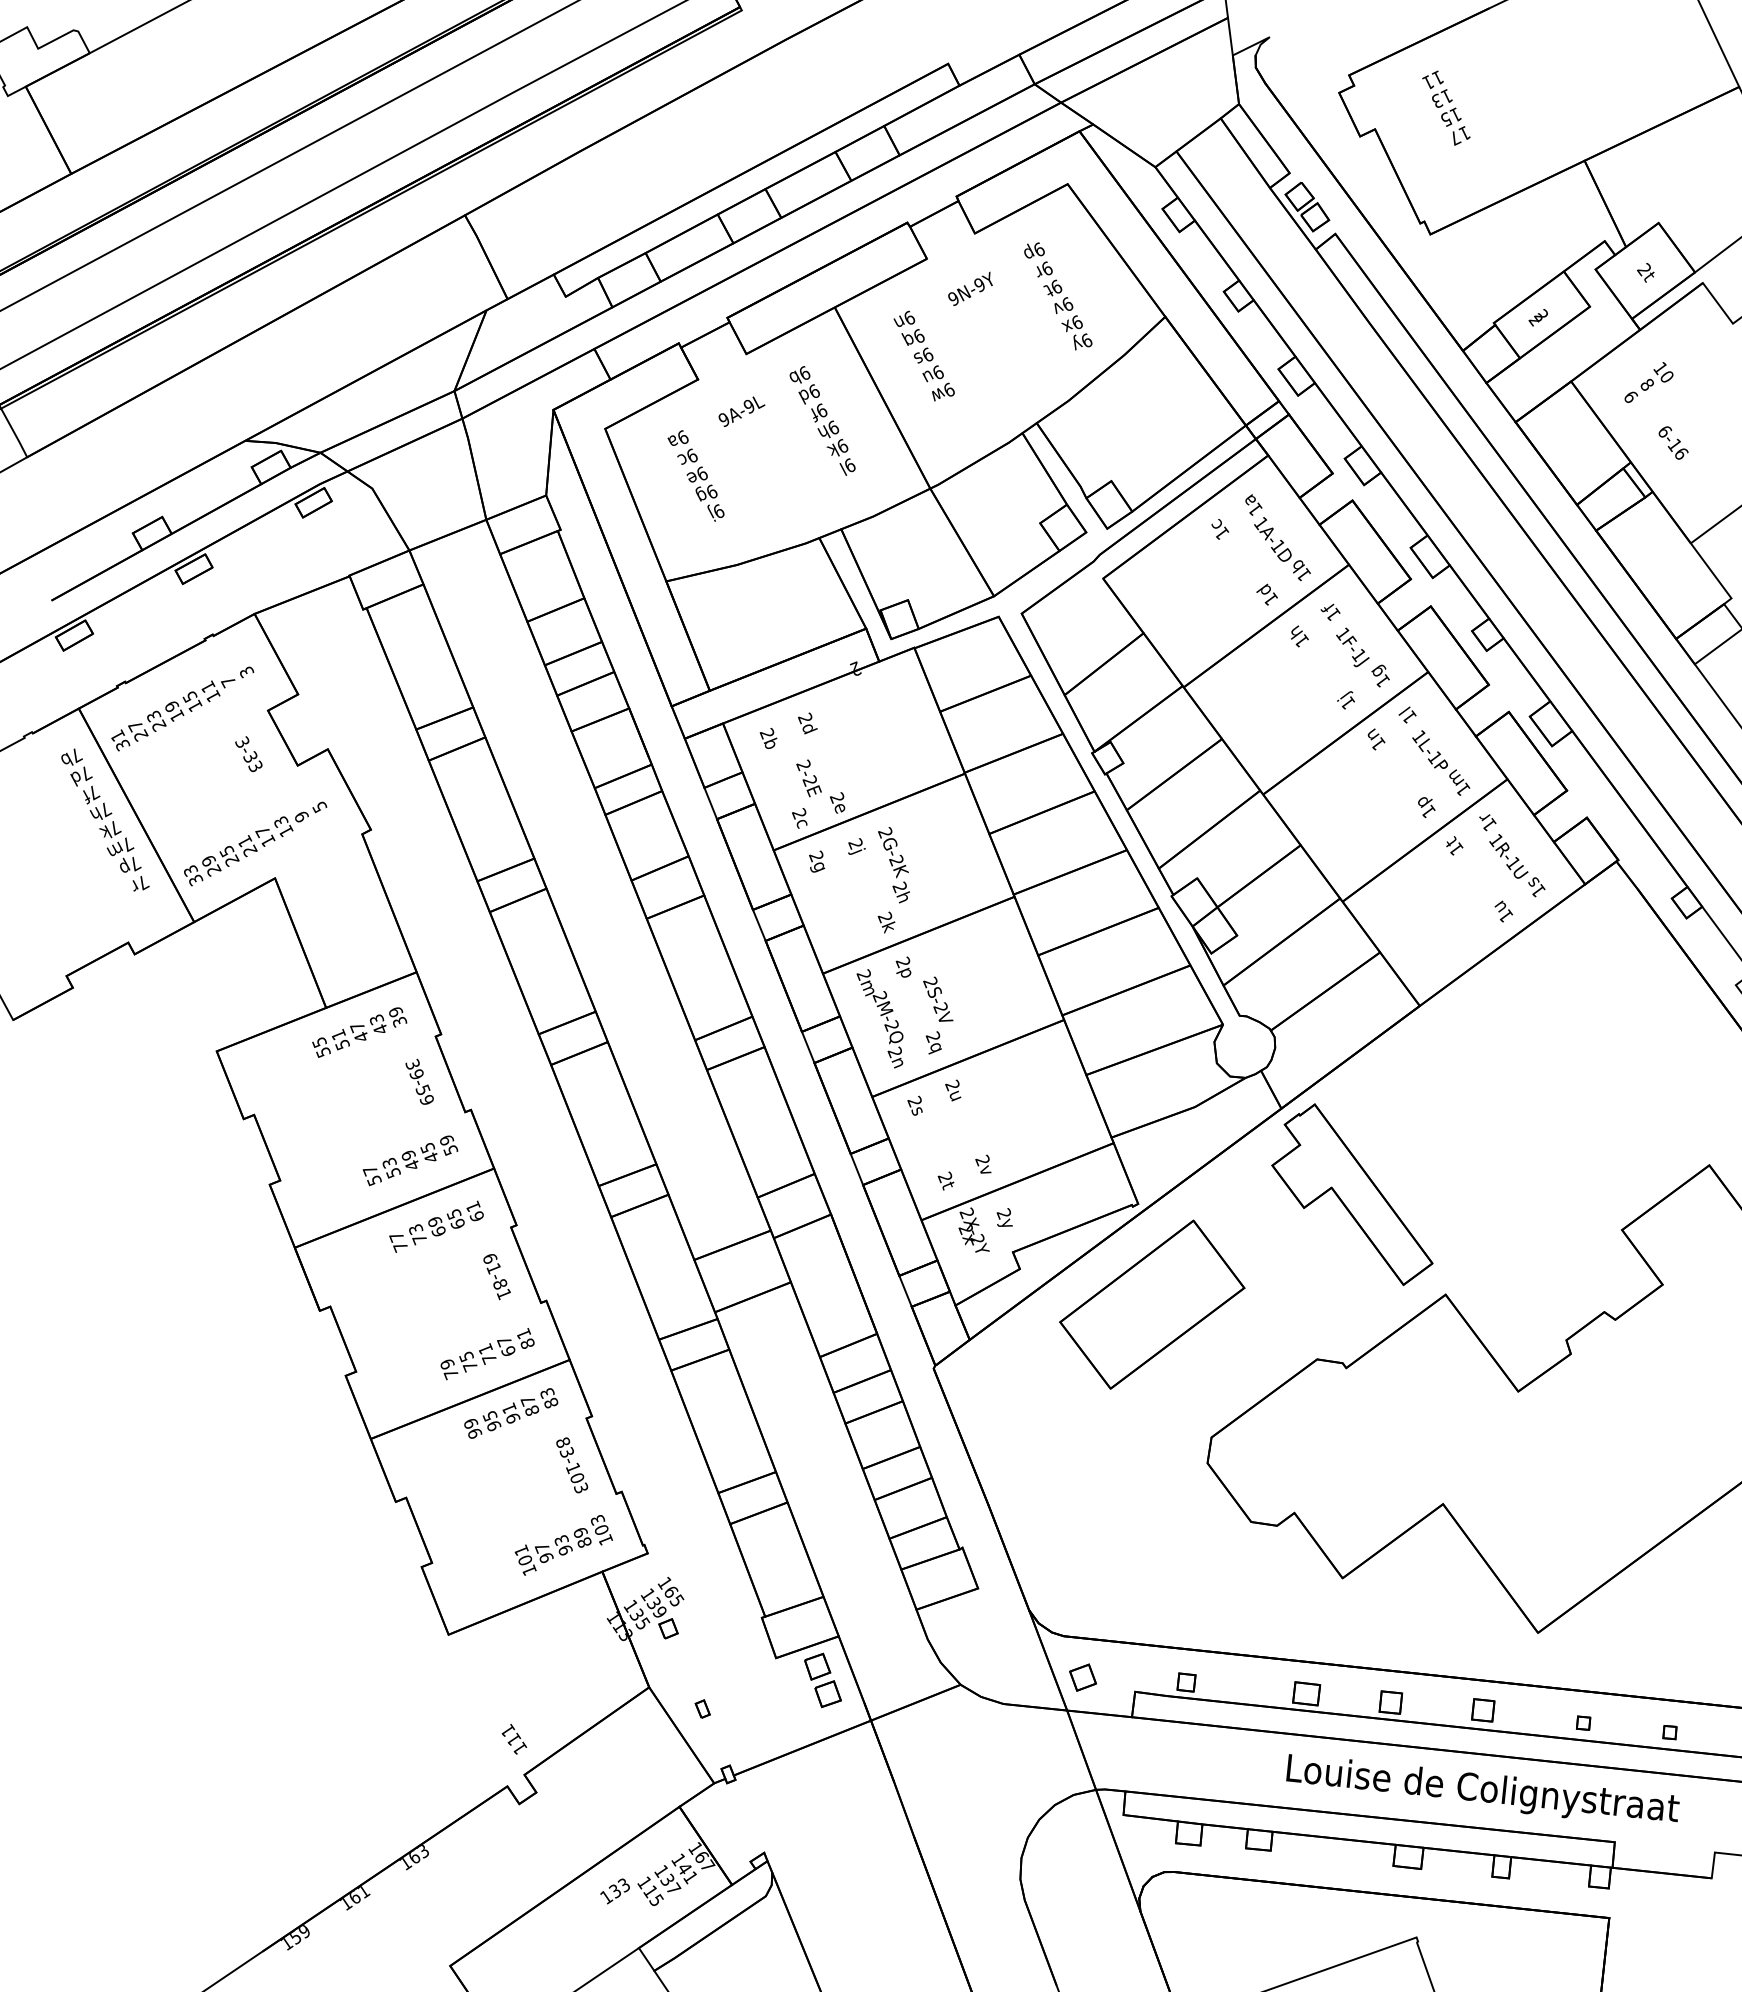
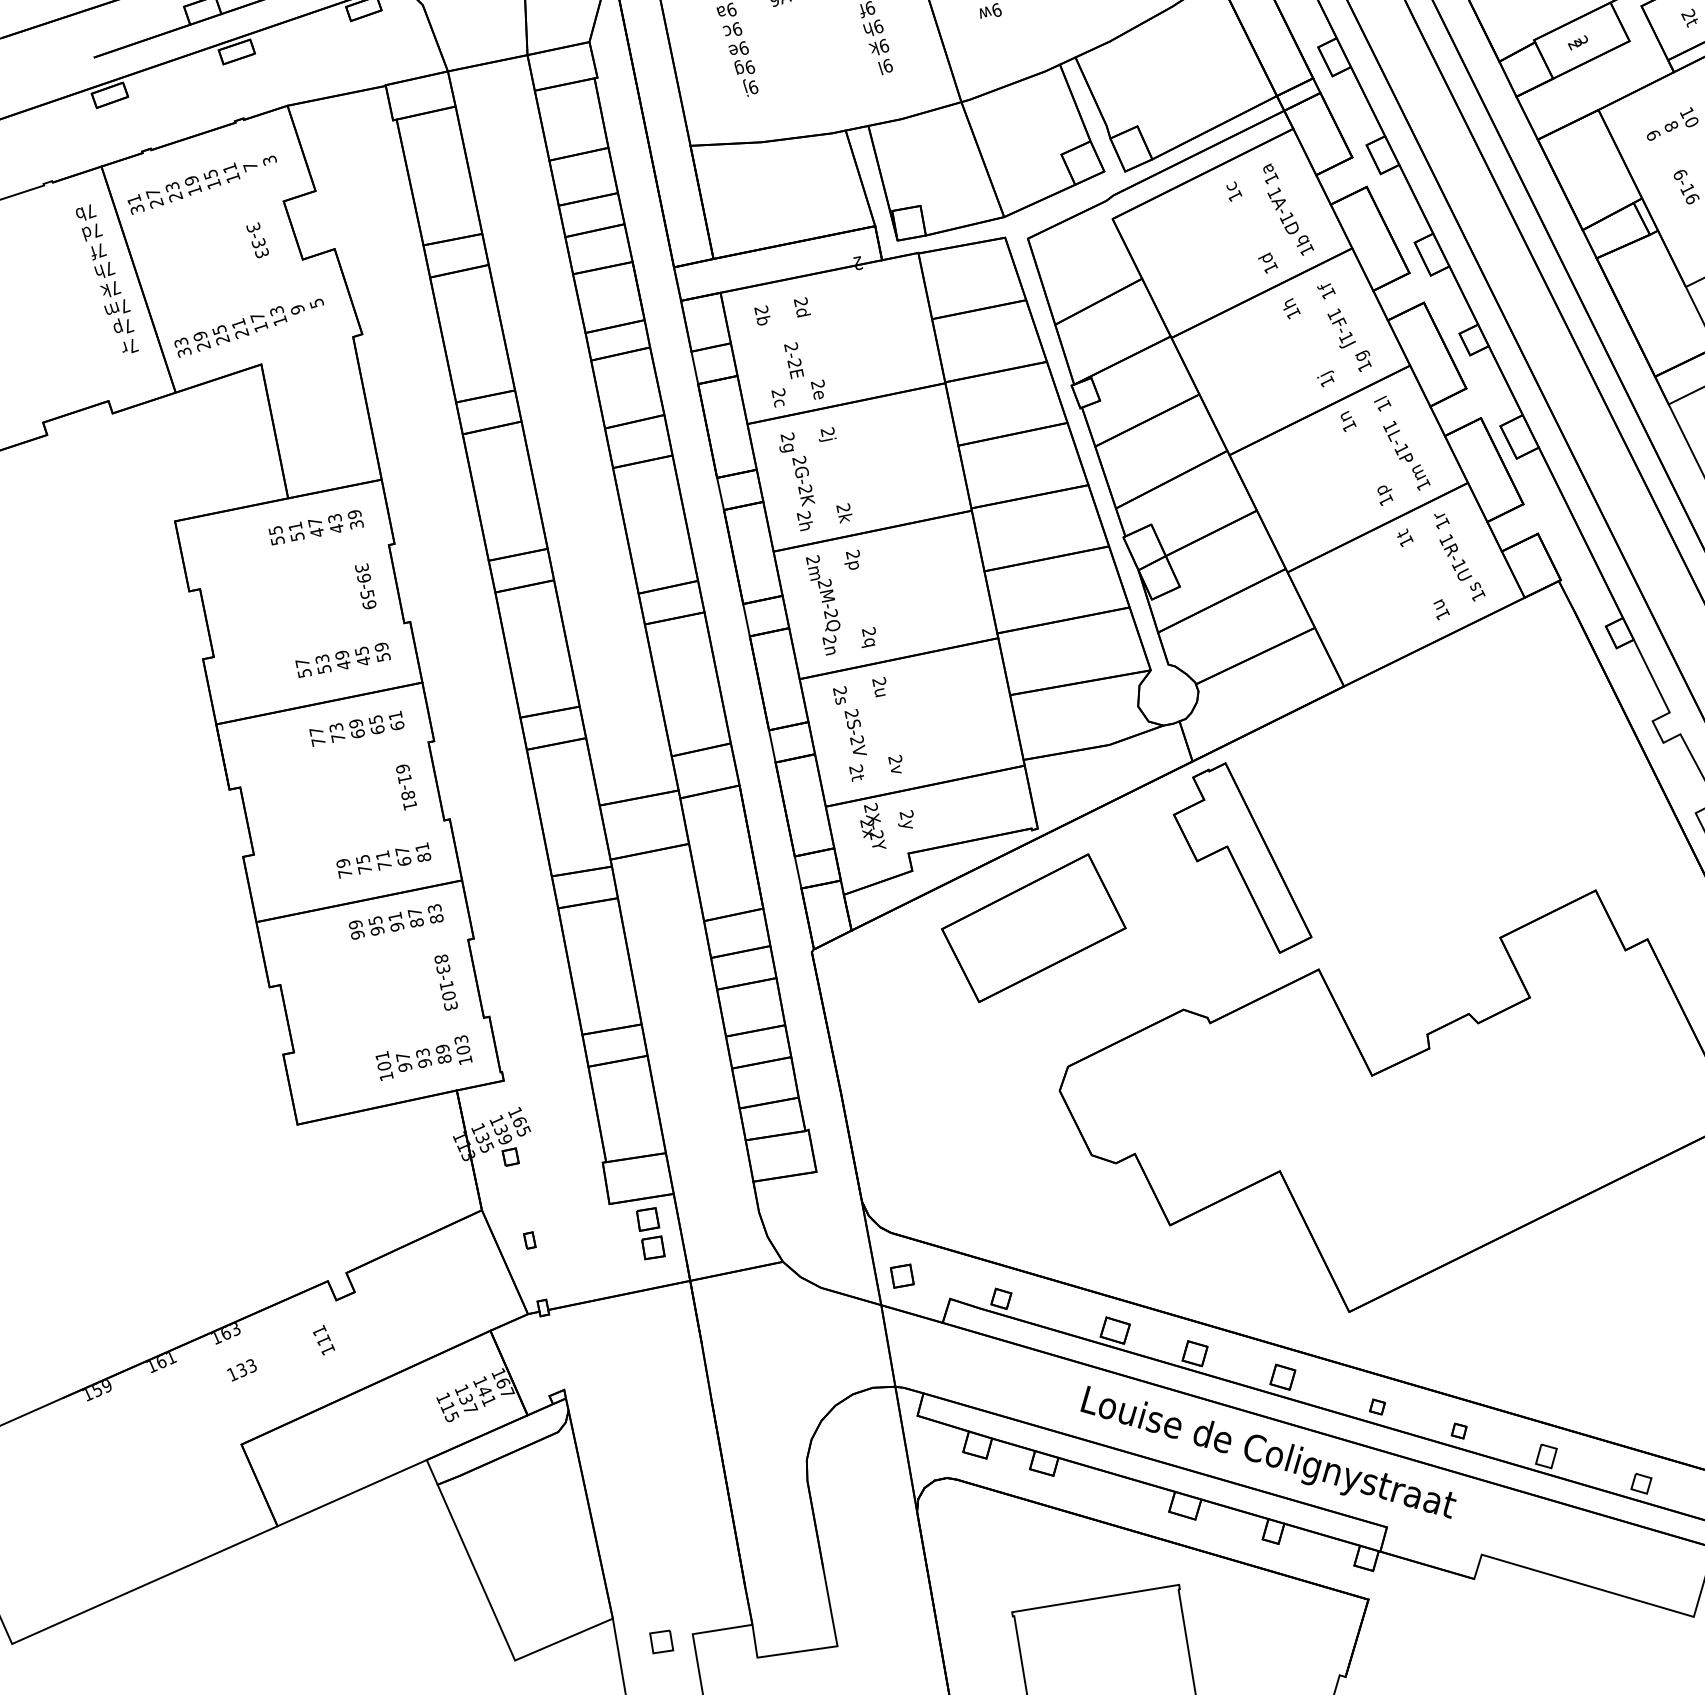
text: (893, 865) -> (801, 493), moved
text: (938, 998) -> (856, 730), moved
text: (514, 1739) -> (324, 1340), moved
text: (614, 1891) -> (241, 1370), moved

